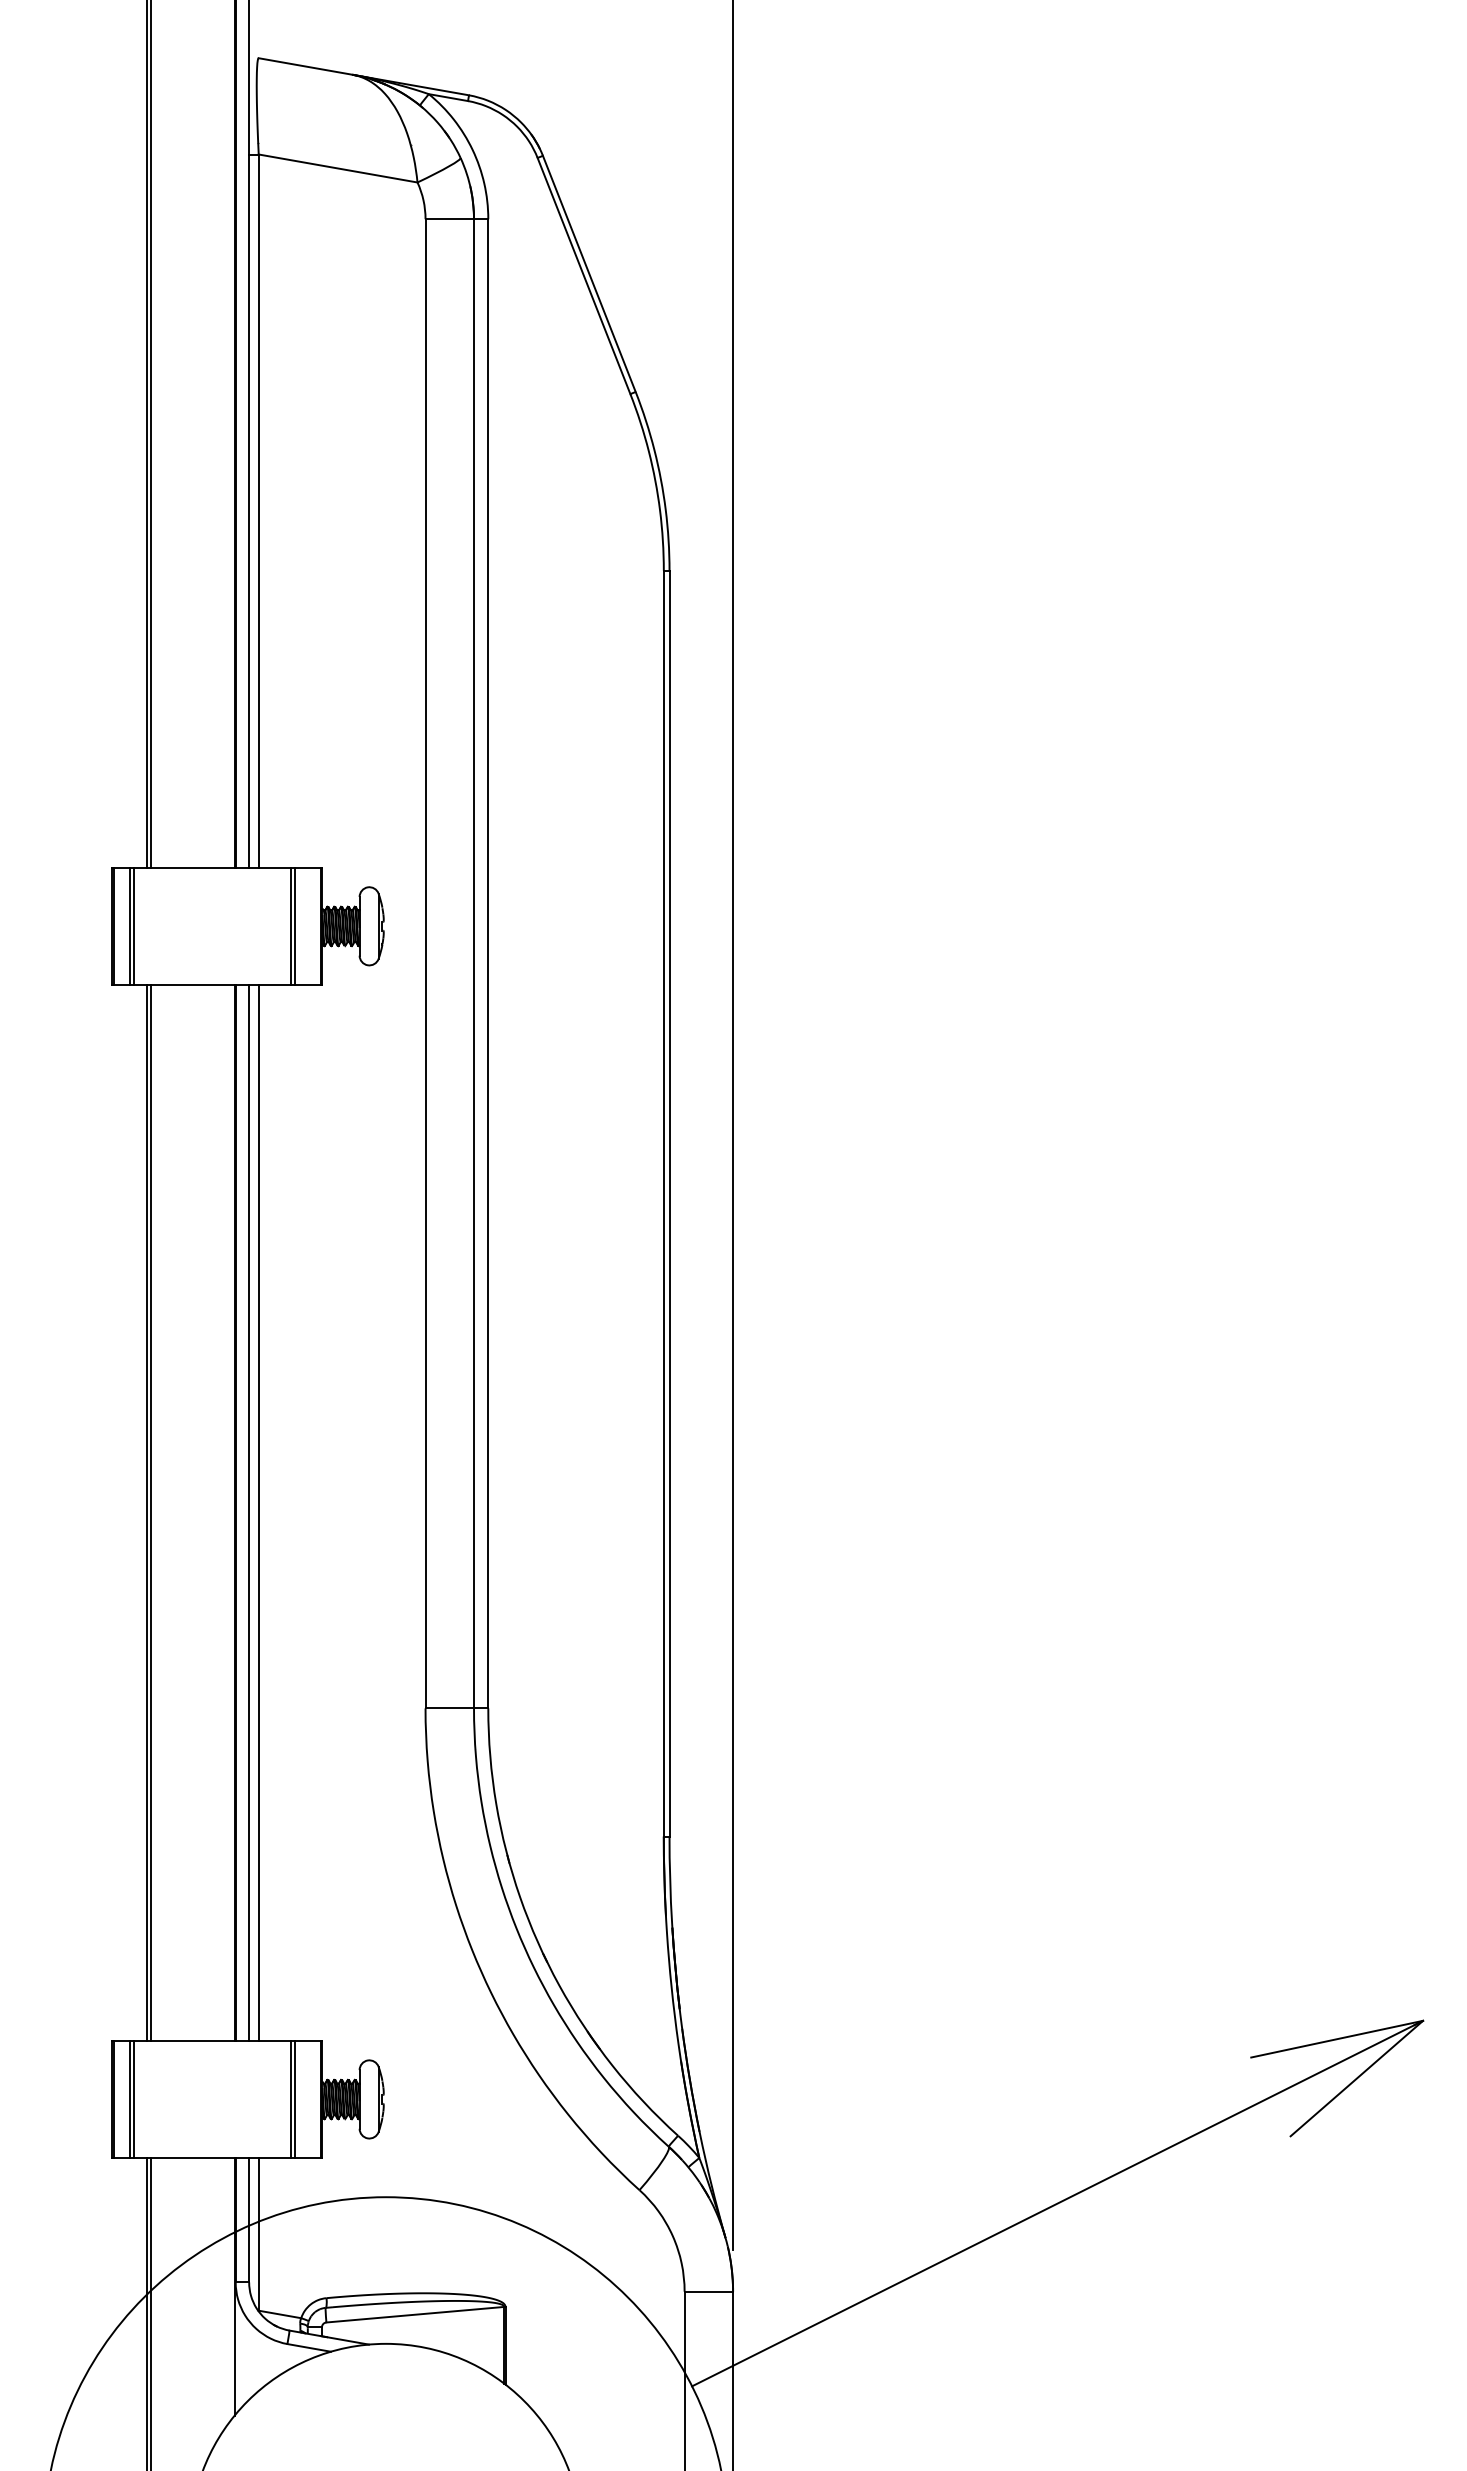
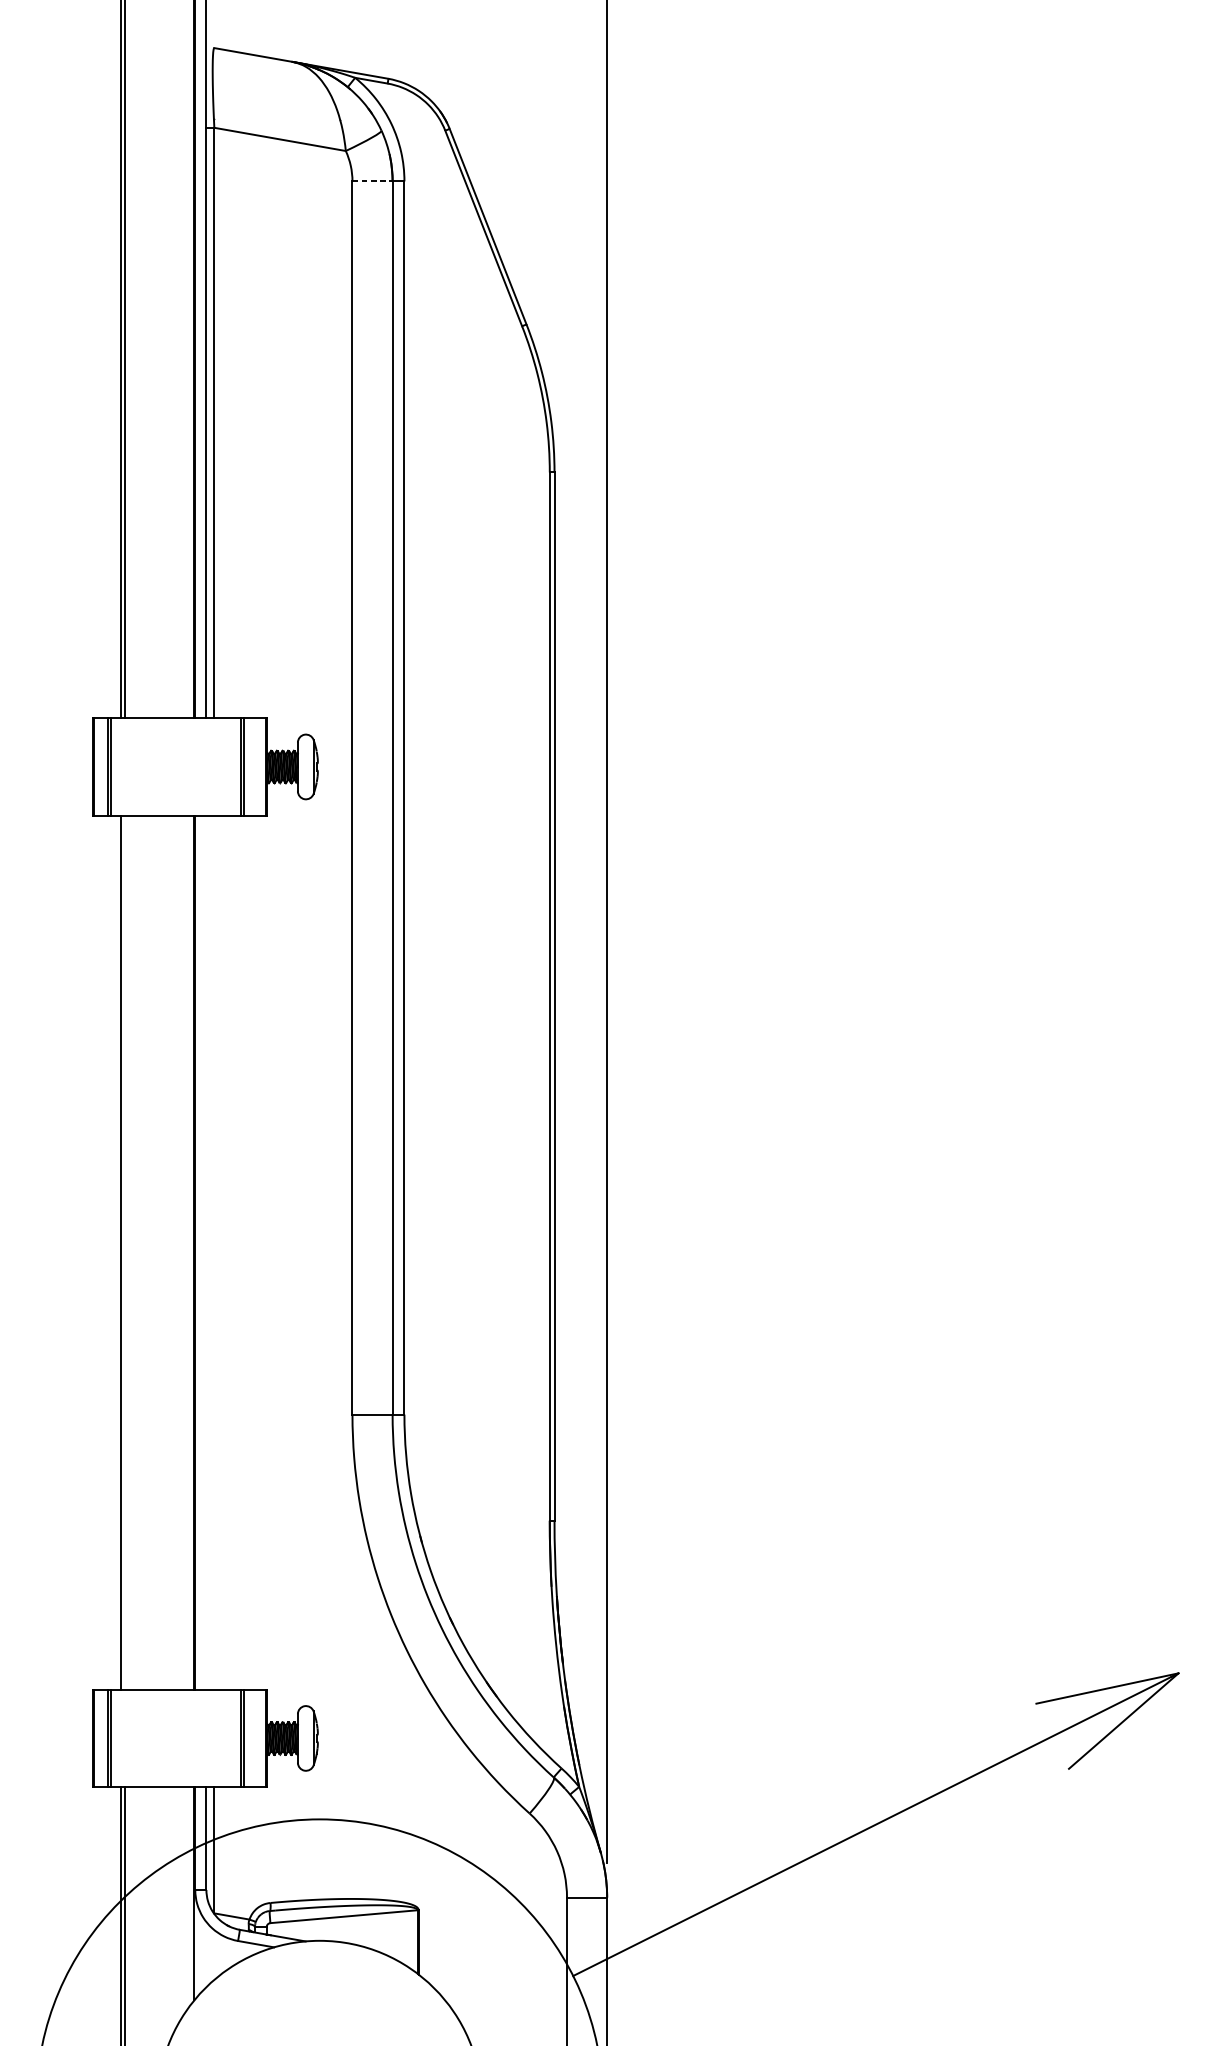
line: (450, 219) -> (373, 181), solid -> dashed
line: (151, 1512) -> (125, 1252), removed
line: (249, 1512) -> (206, 1252), removed
line: (258, 1512) -> (214, 1252), removed

